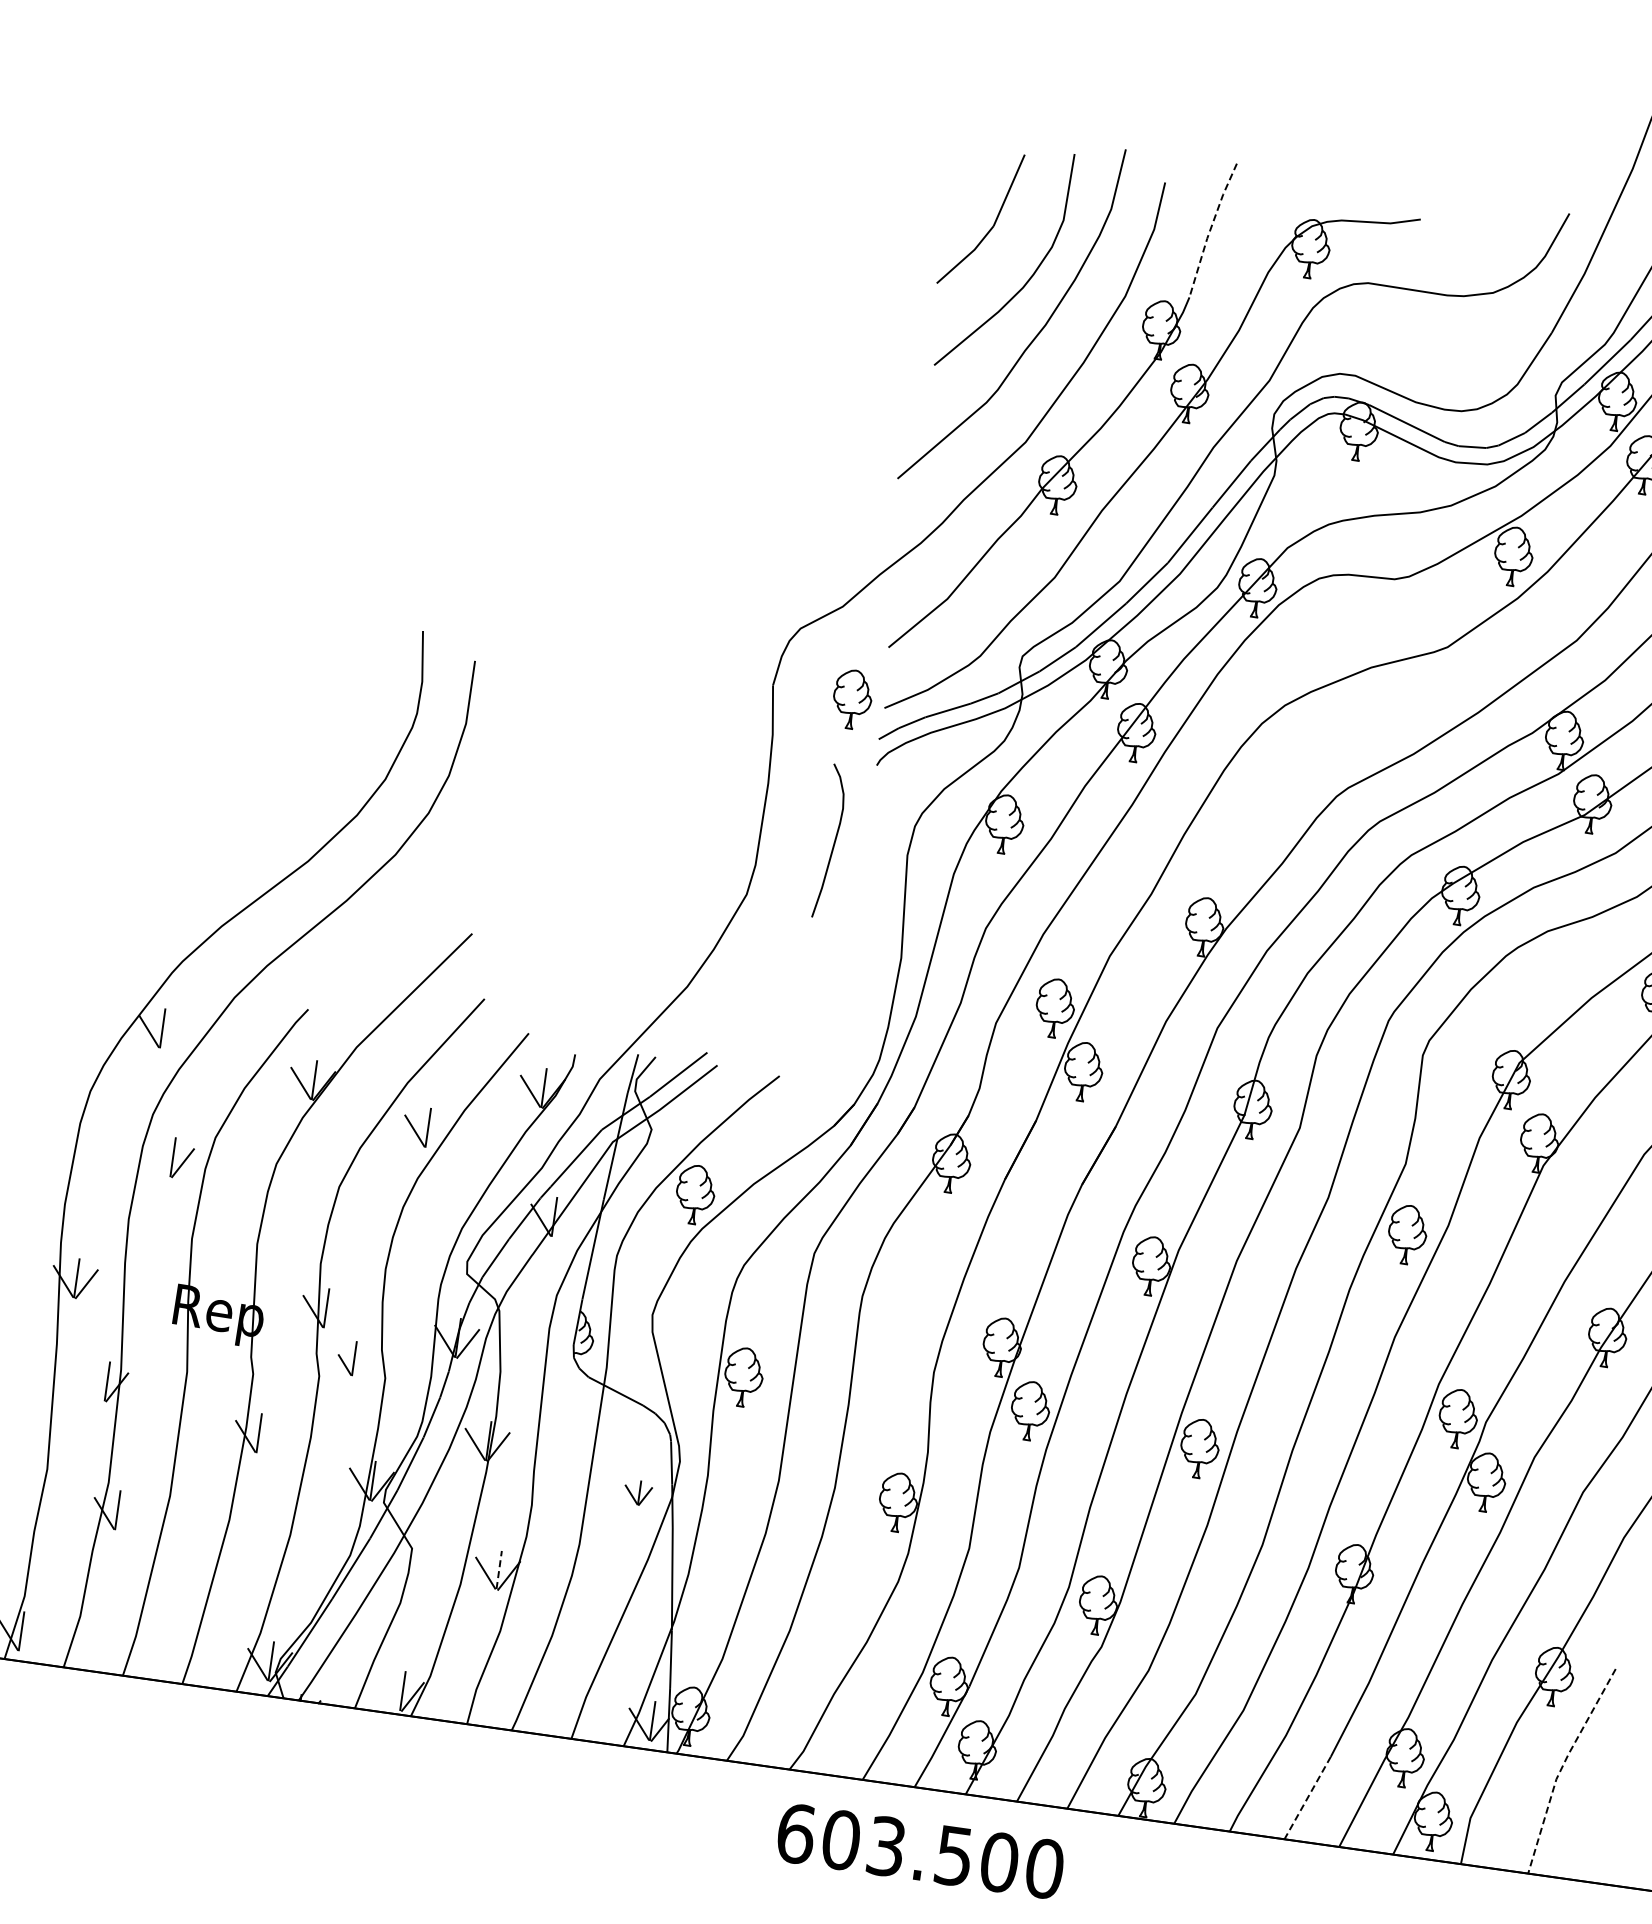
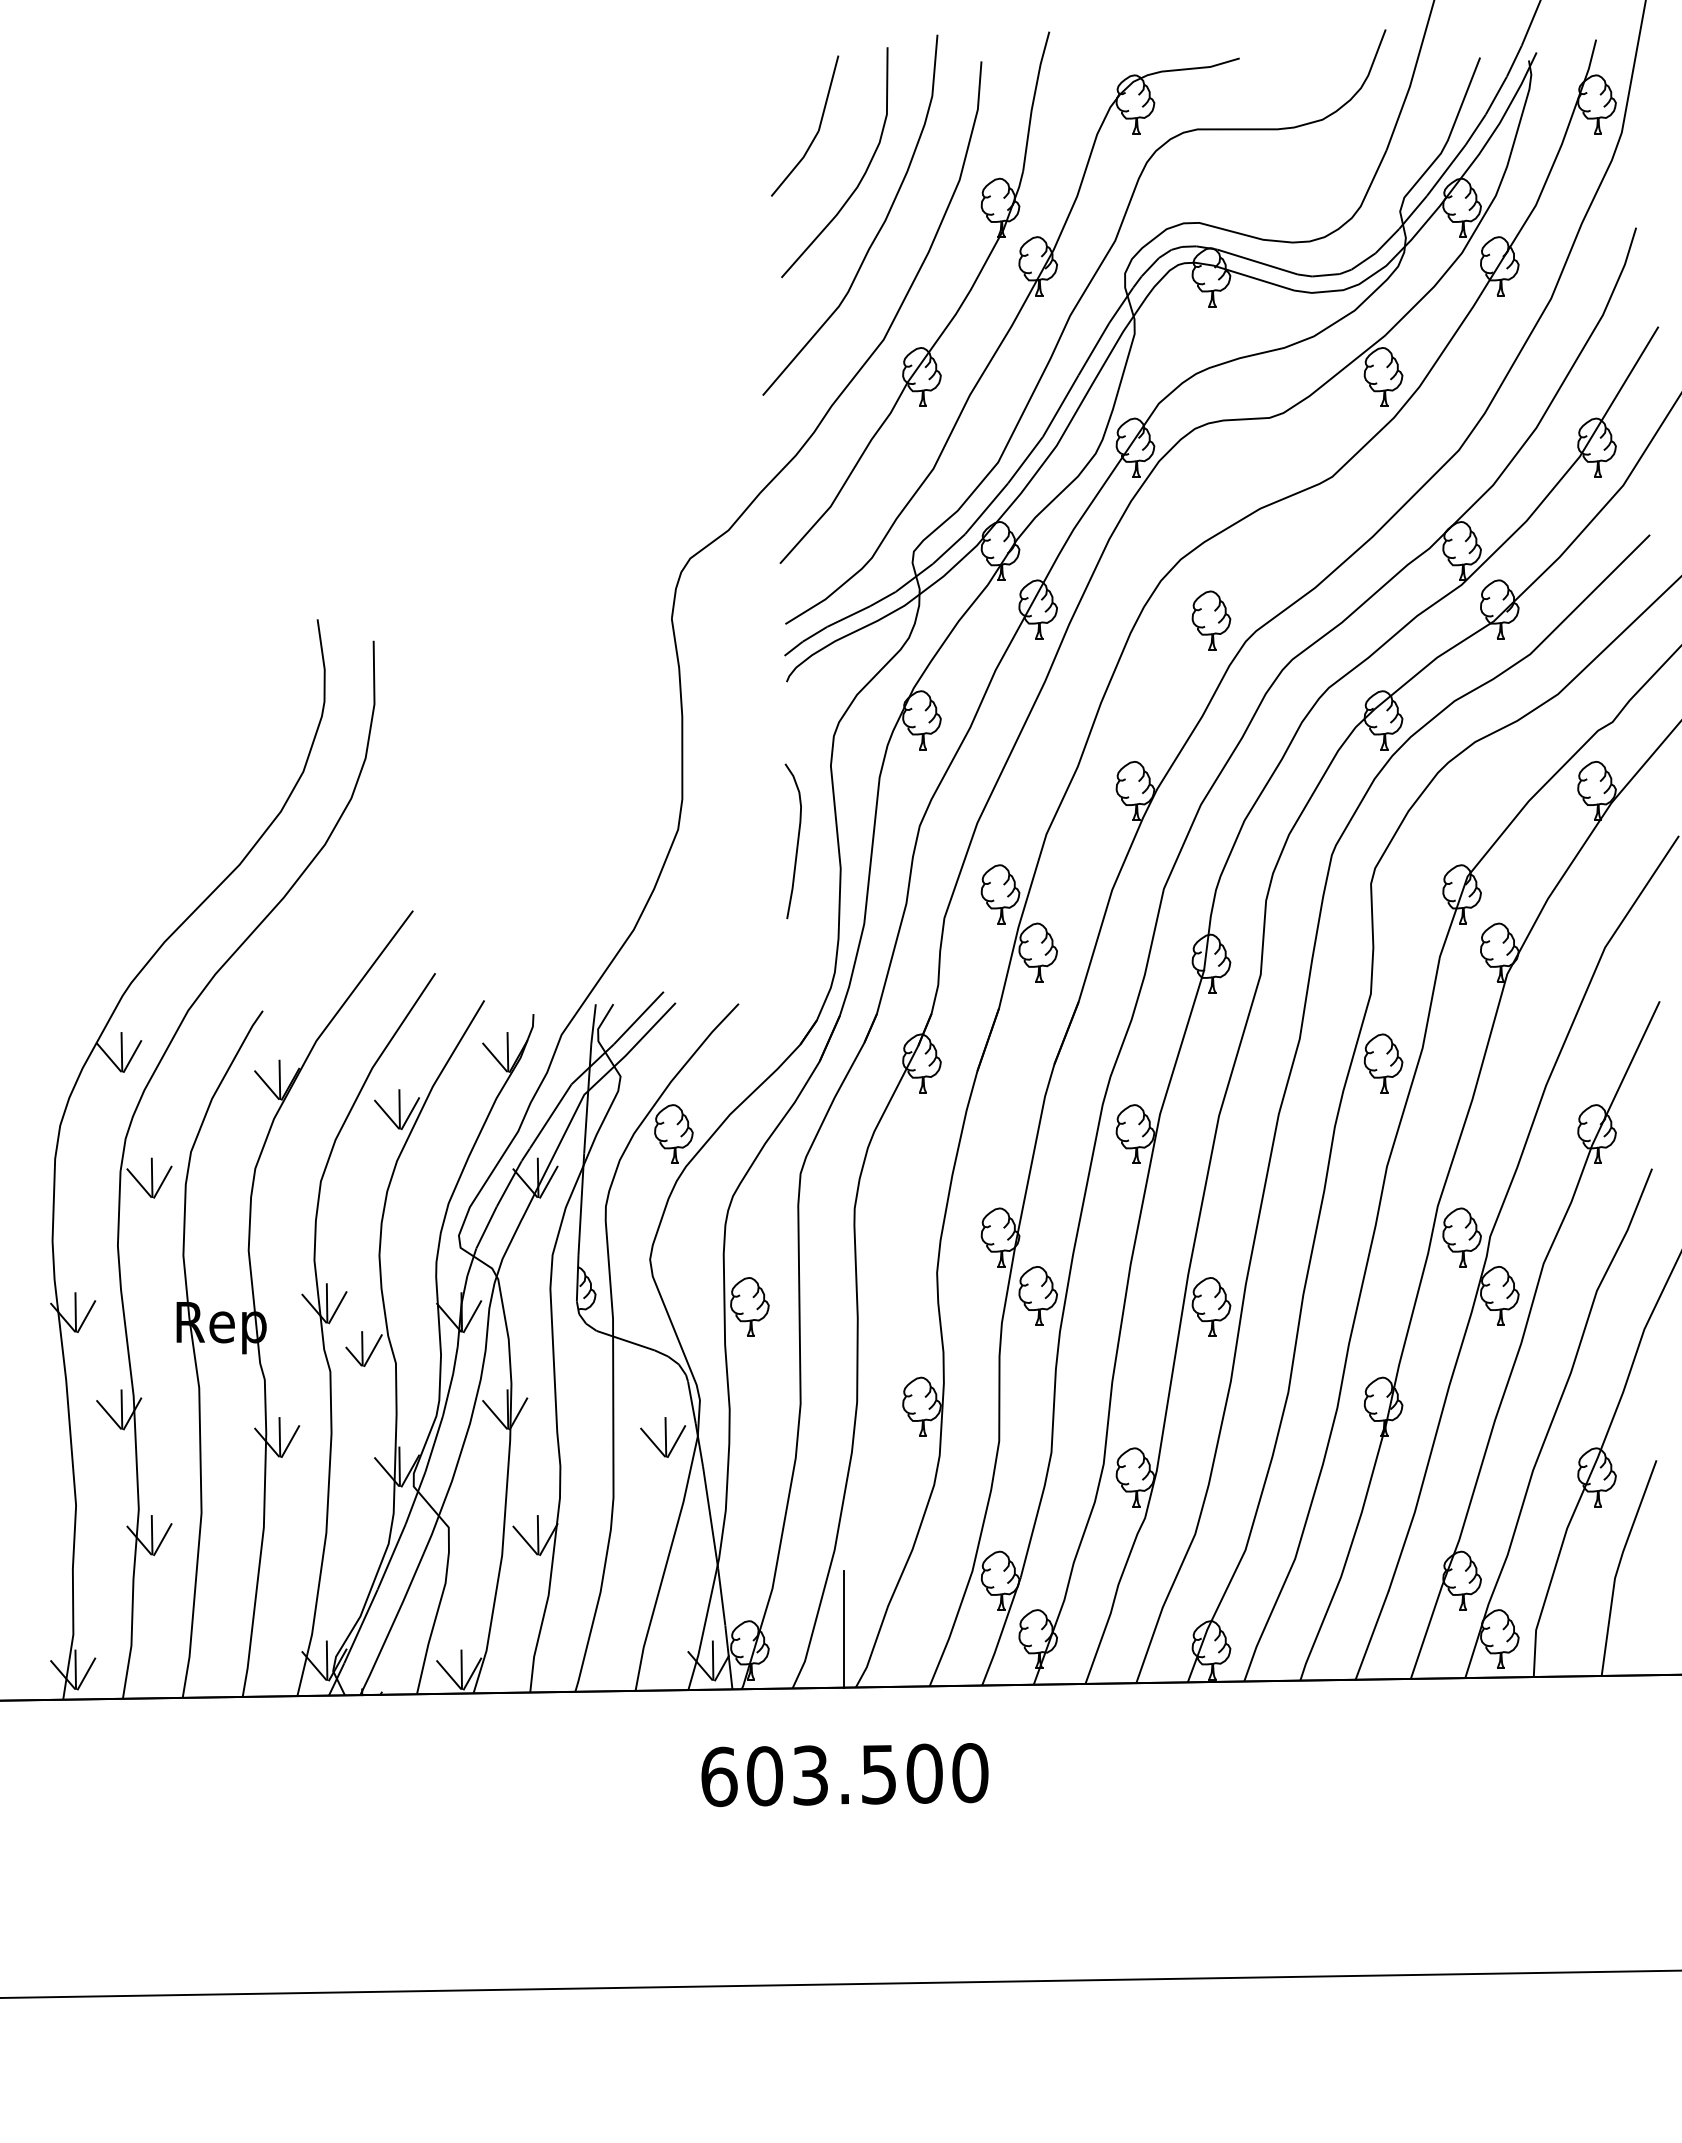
line: (1210, 230) -> (1033, 101), dashed -> solid
part: (852, 699) -> (1211, 620), moved
curve: (834, 842) -> (797, 841), moved
line: (172, 1034) -> (132, 1056), added
line: (438, 1133) -> (410, 1113), added
line: (159, 1159) -> (139, 1182), added
line: (564, 1222) -> (548, 1181), added
line: (336, 1313) -> (337, 1307), added
line: (364, 1361) -> (372, 1350), added
line: (93, 1384) -> (108, 1414), added
line: (269, 1439) -> (290, 1441), added
part: (638, 1492) -> (663, 1437), size x1.67
line: (127, 1516) -> (162, 1539), added
line: (499, 1569) -> (538, 1534), dashed -> solid
line: (31, 1636) -> (86, 1673), added
line: (389, 1693) -> (448, 1674), added
line: (787, 1710) -> (844, 1629), added
line: (1561, 1768) -> (1618, 1566), dashed -> solid
line: (1307, 1797) -> (1371, 1635), dashed -> solid
text: (920, 1851) -> (844, 1775), moved

